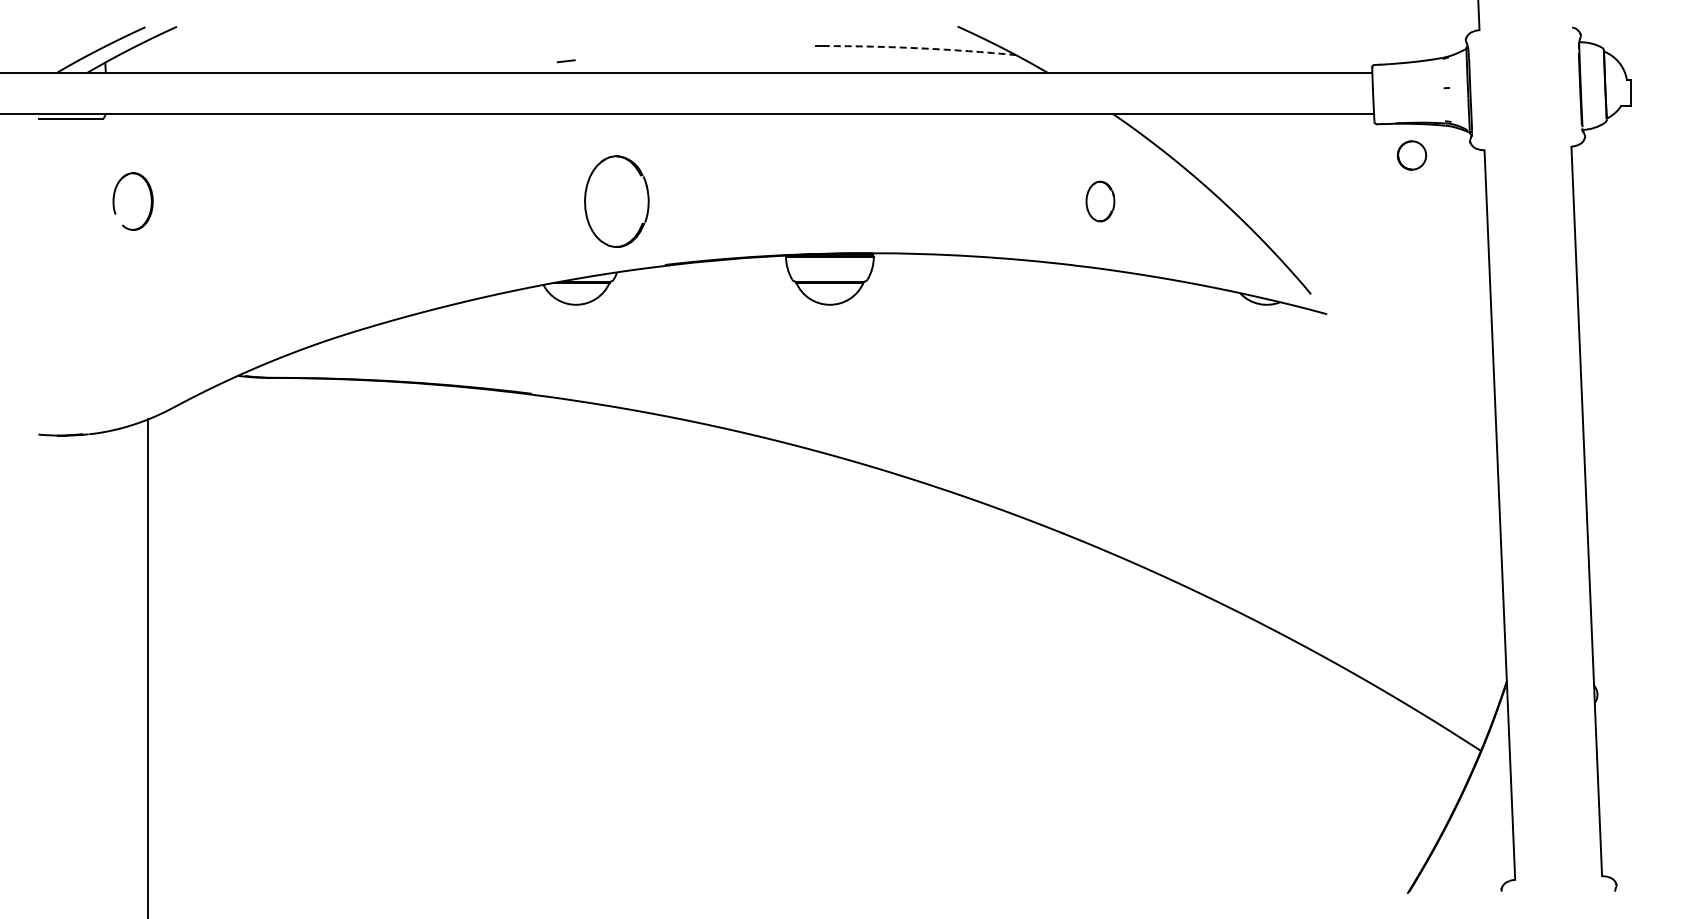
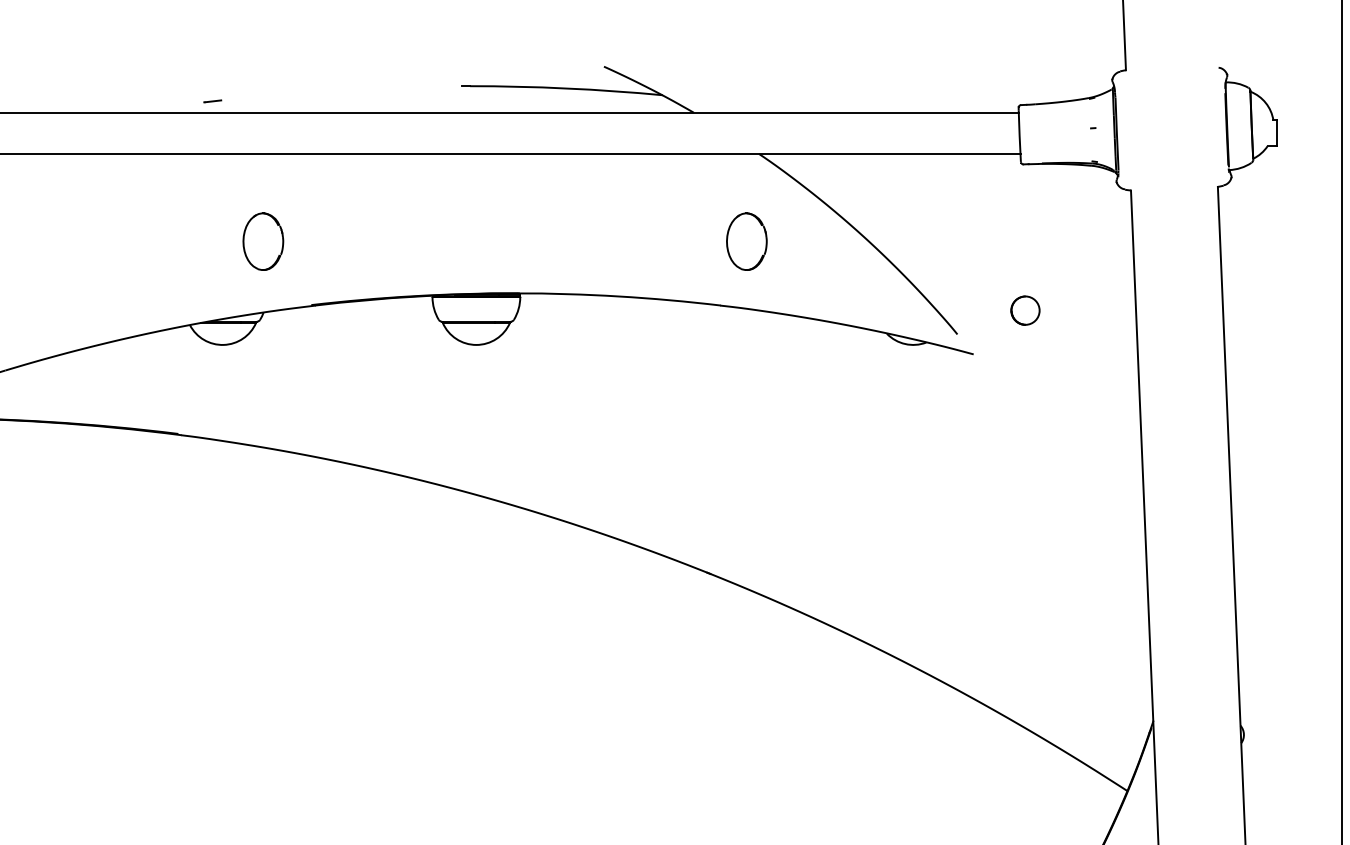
arc: (920, 48) -> (566, 88), dashed -> solid
part: (1411, 155) -> (1024, 310), moved
part: (616, 201) -> (262, 241), size x0.62
part: (1100, 201) -> (746, 241), size x1.43

